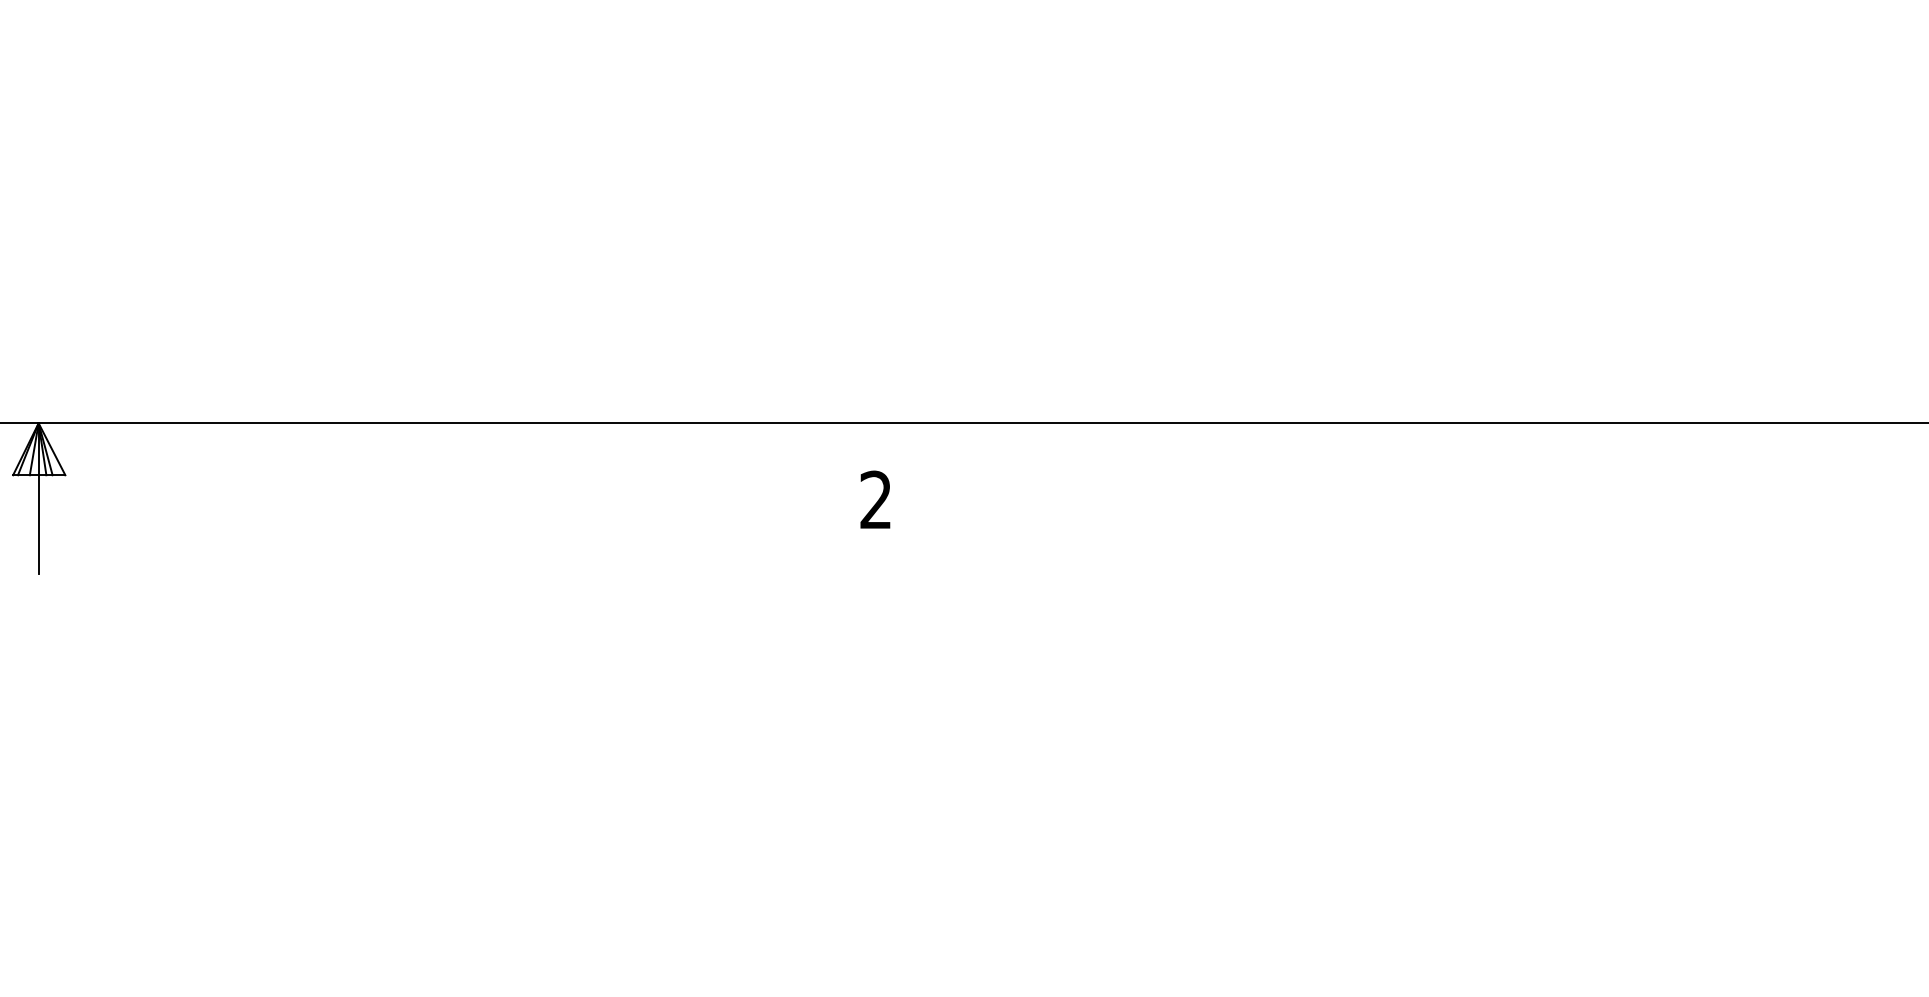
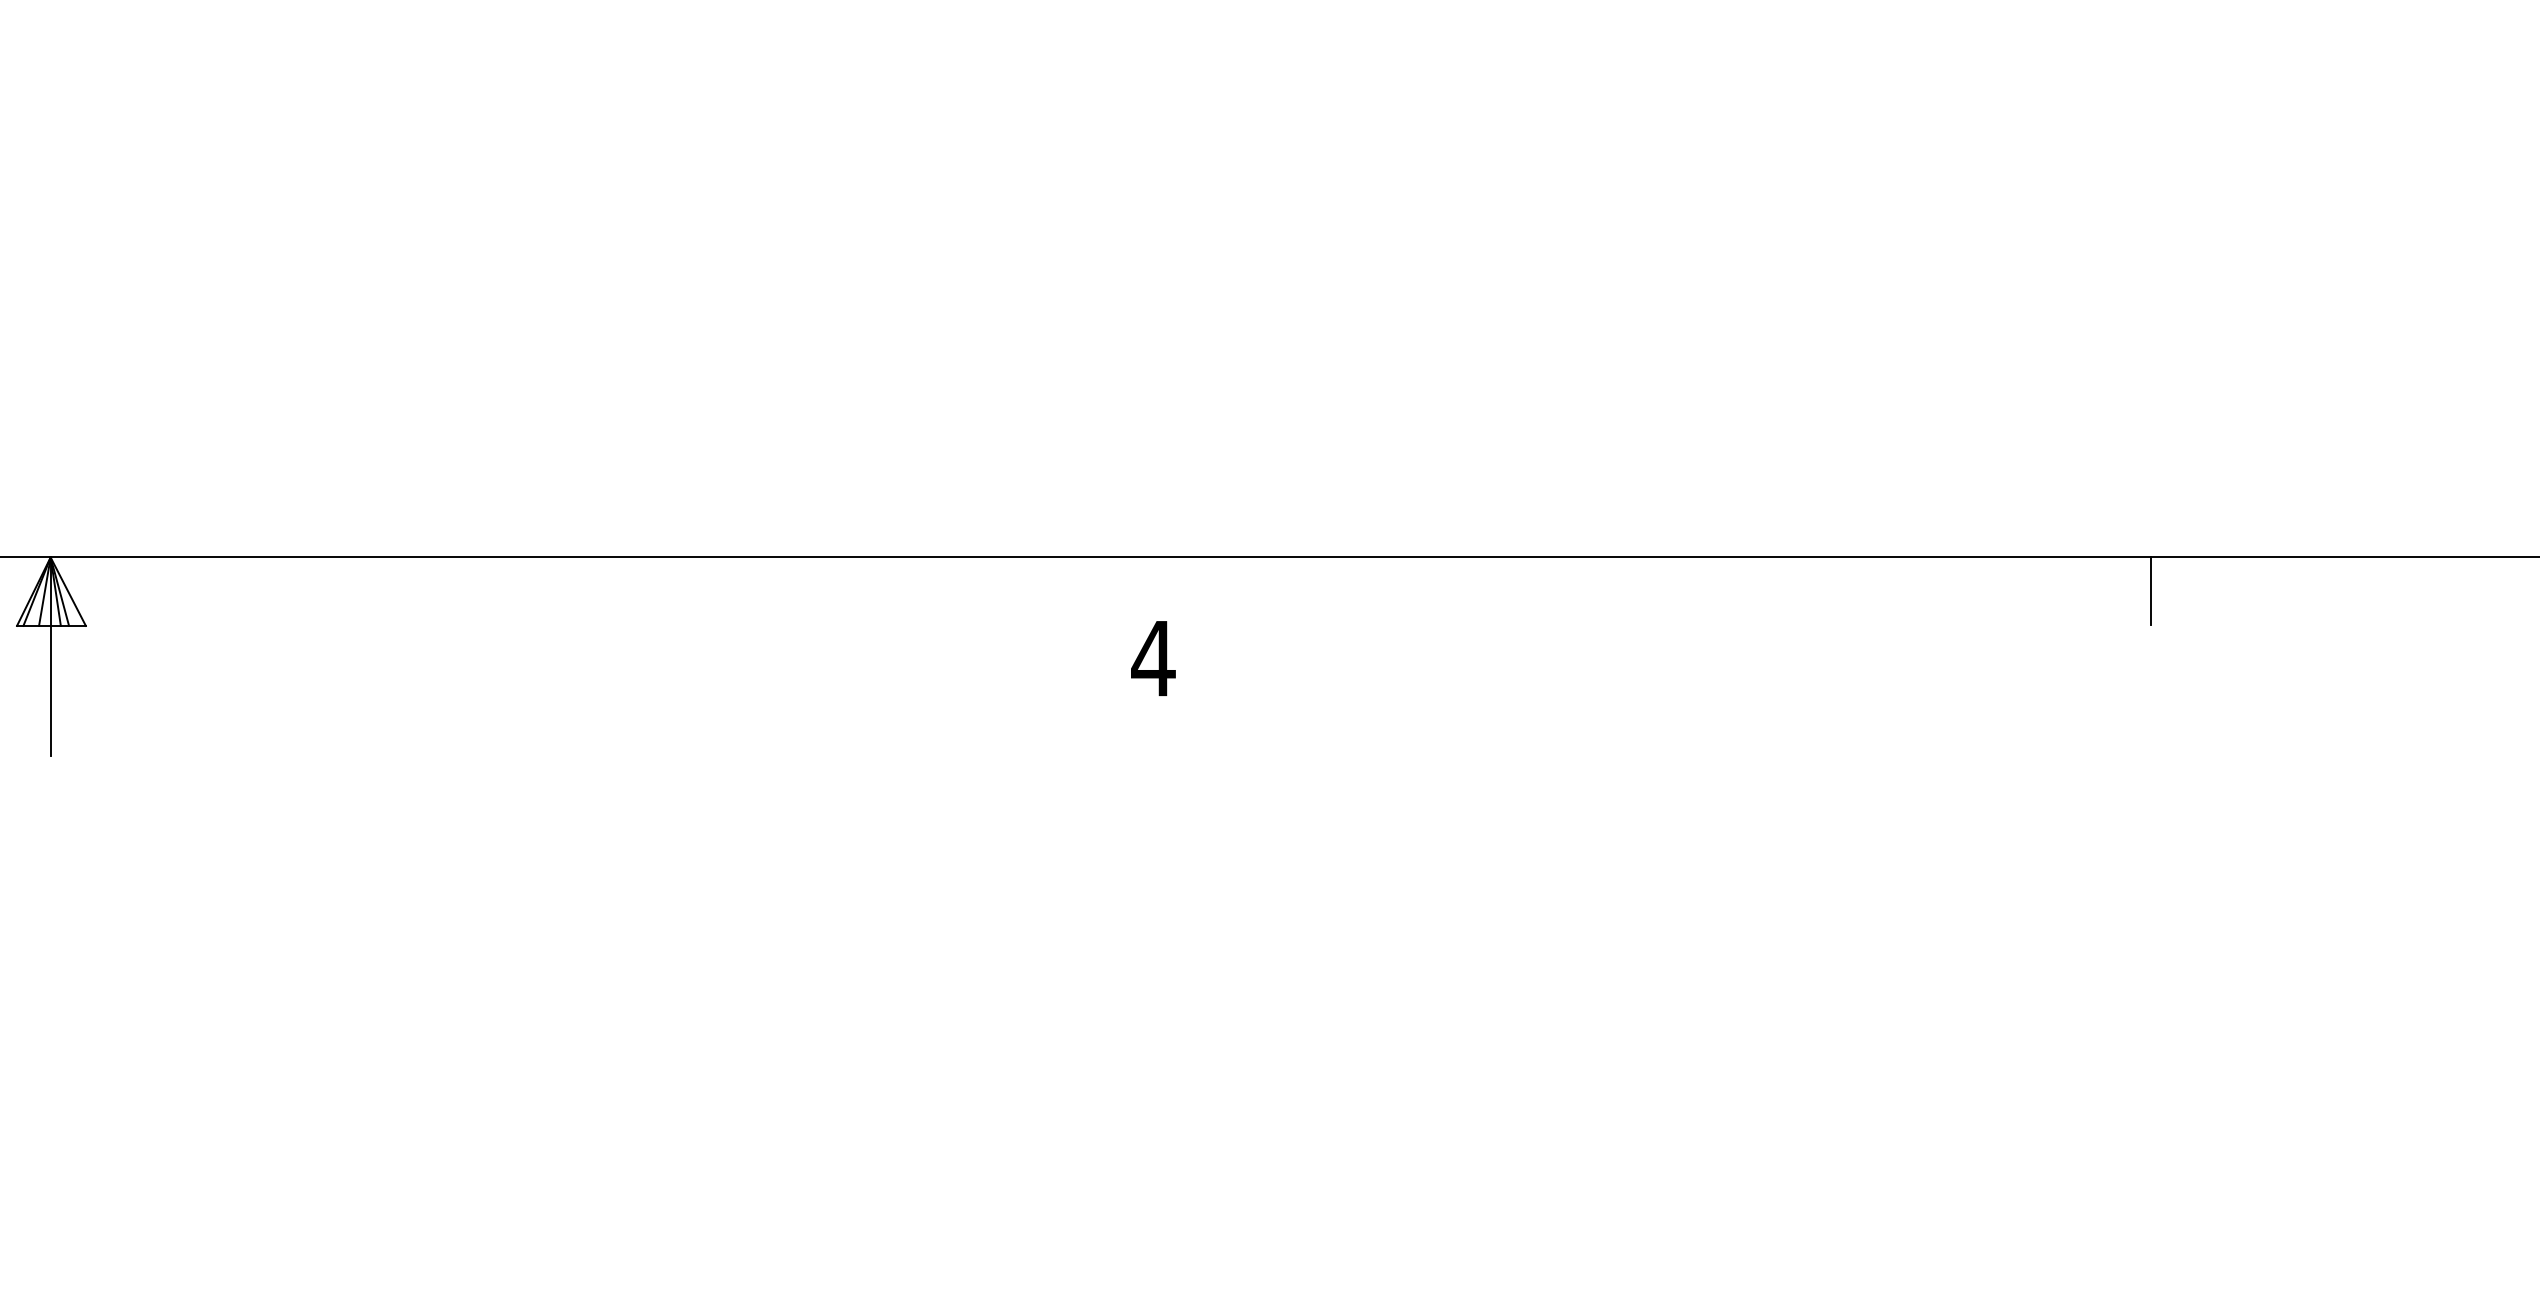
line: (1633, 449) -> (2151, 591), added
text: (876, 499) -> (1153, 657), 2 -> 4

